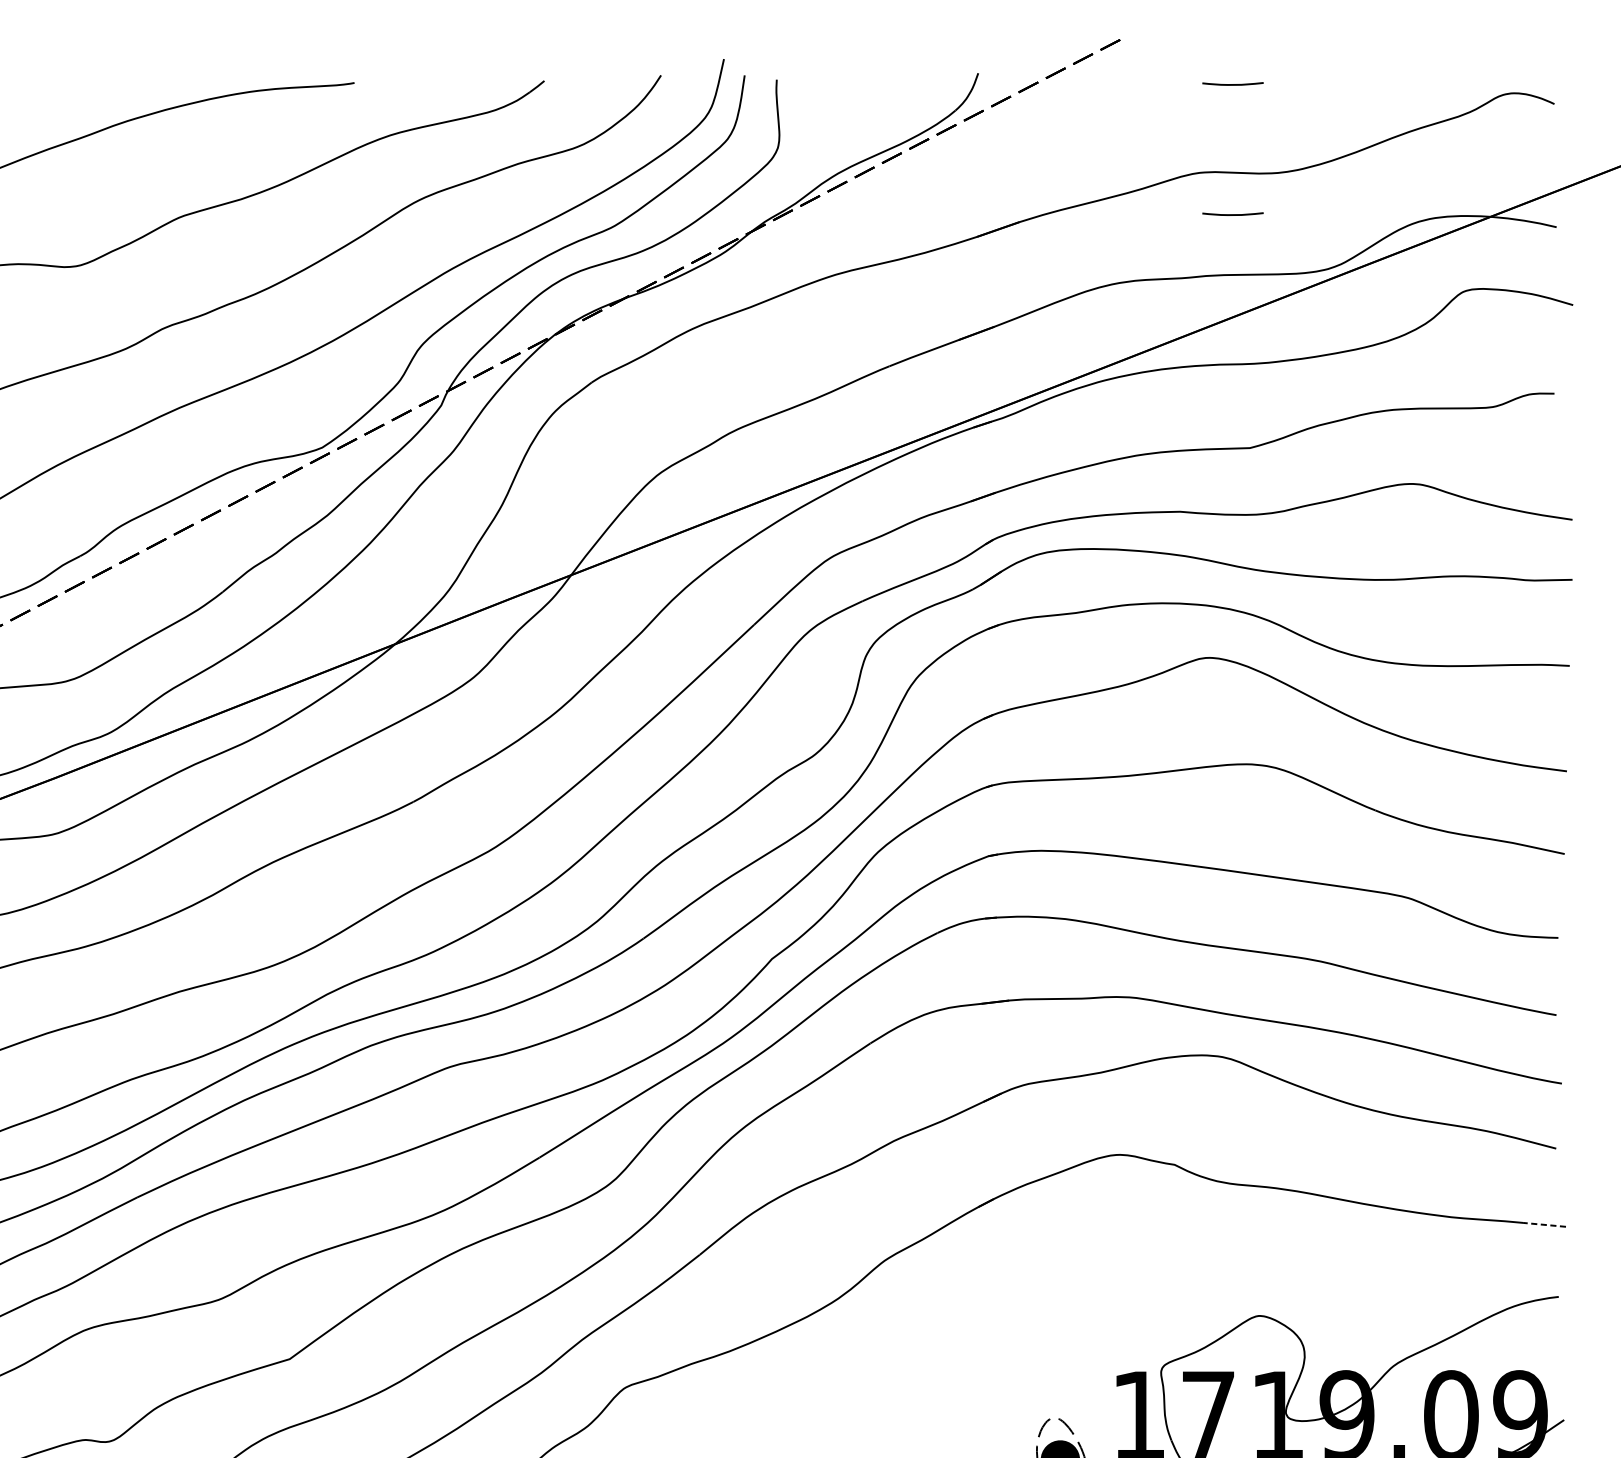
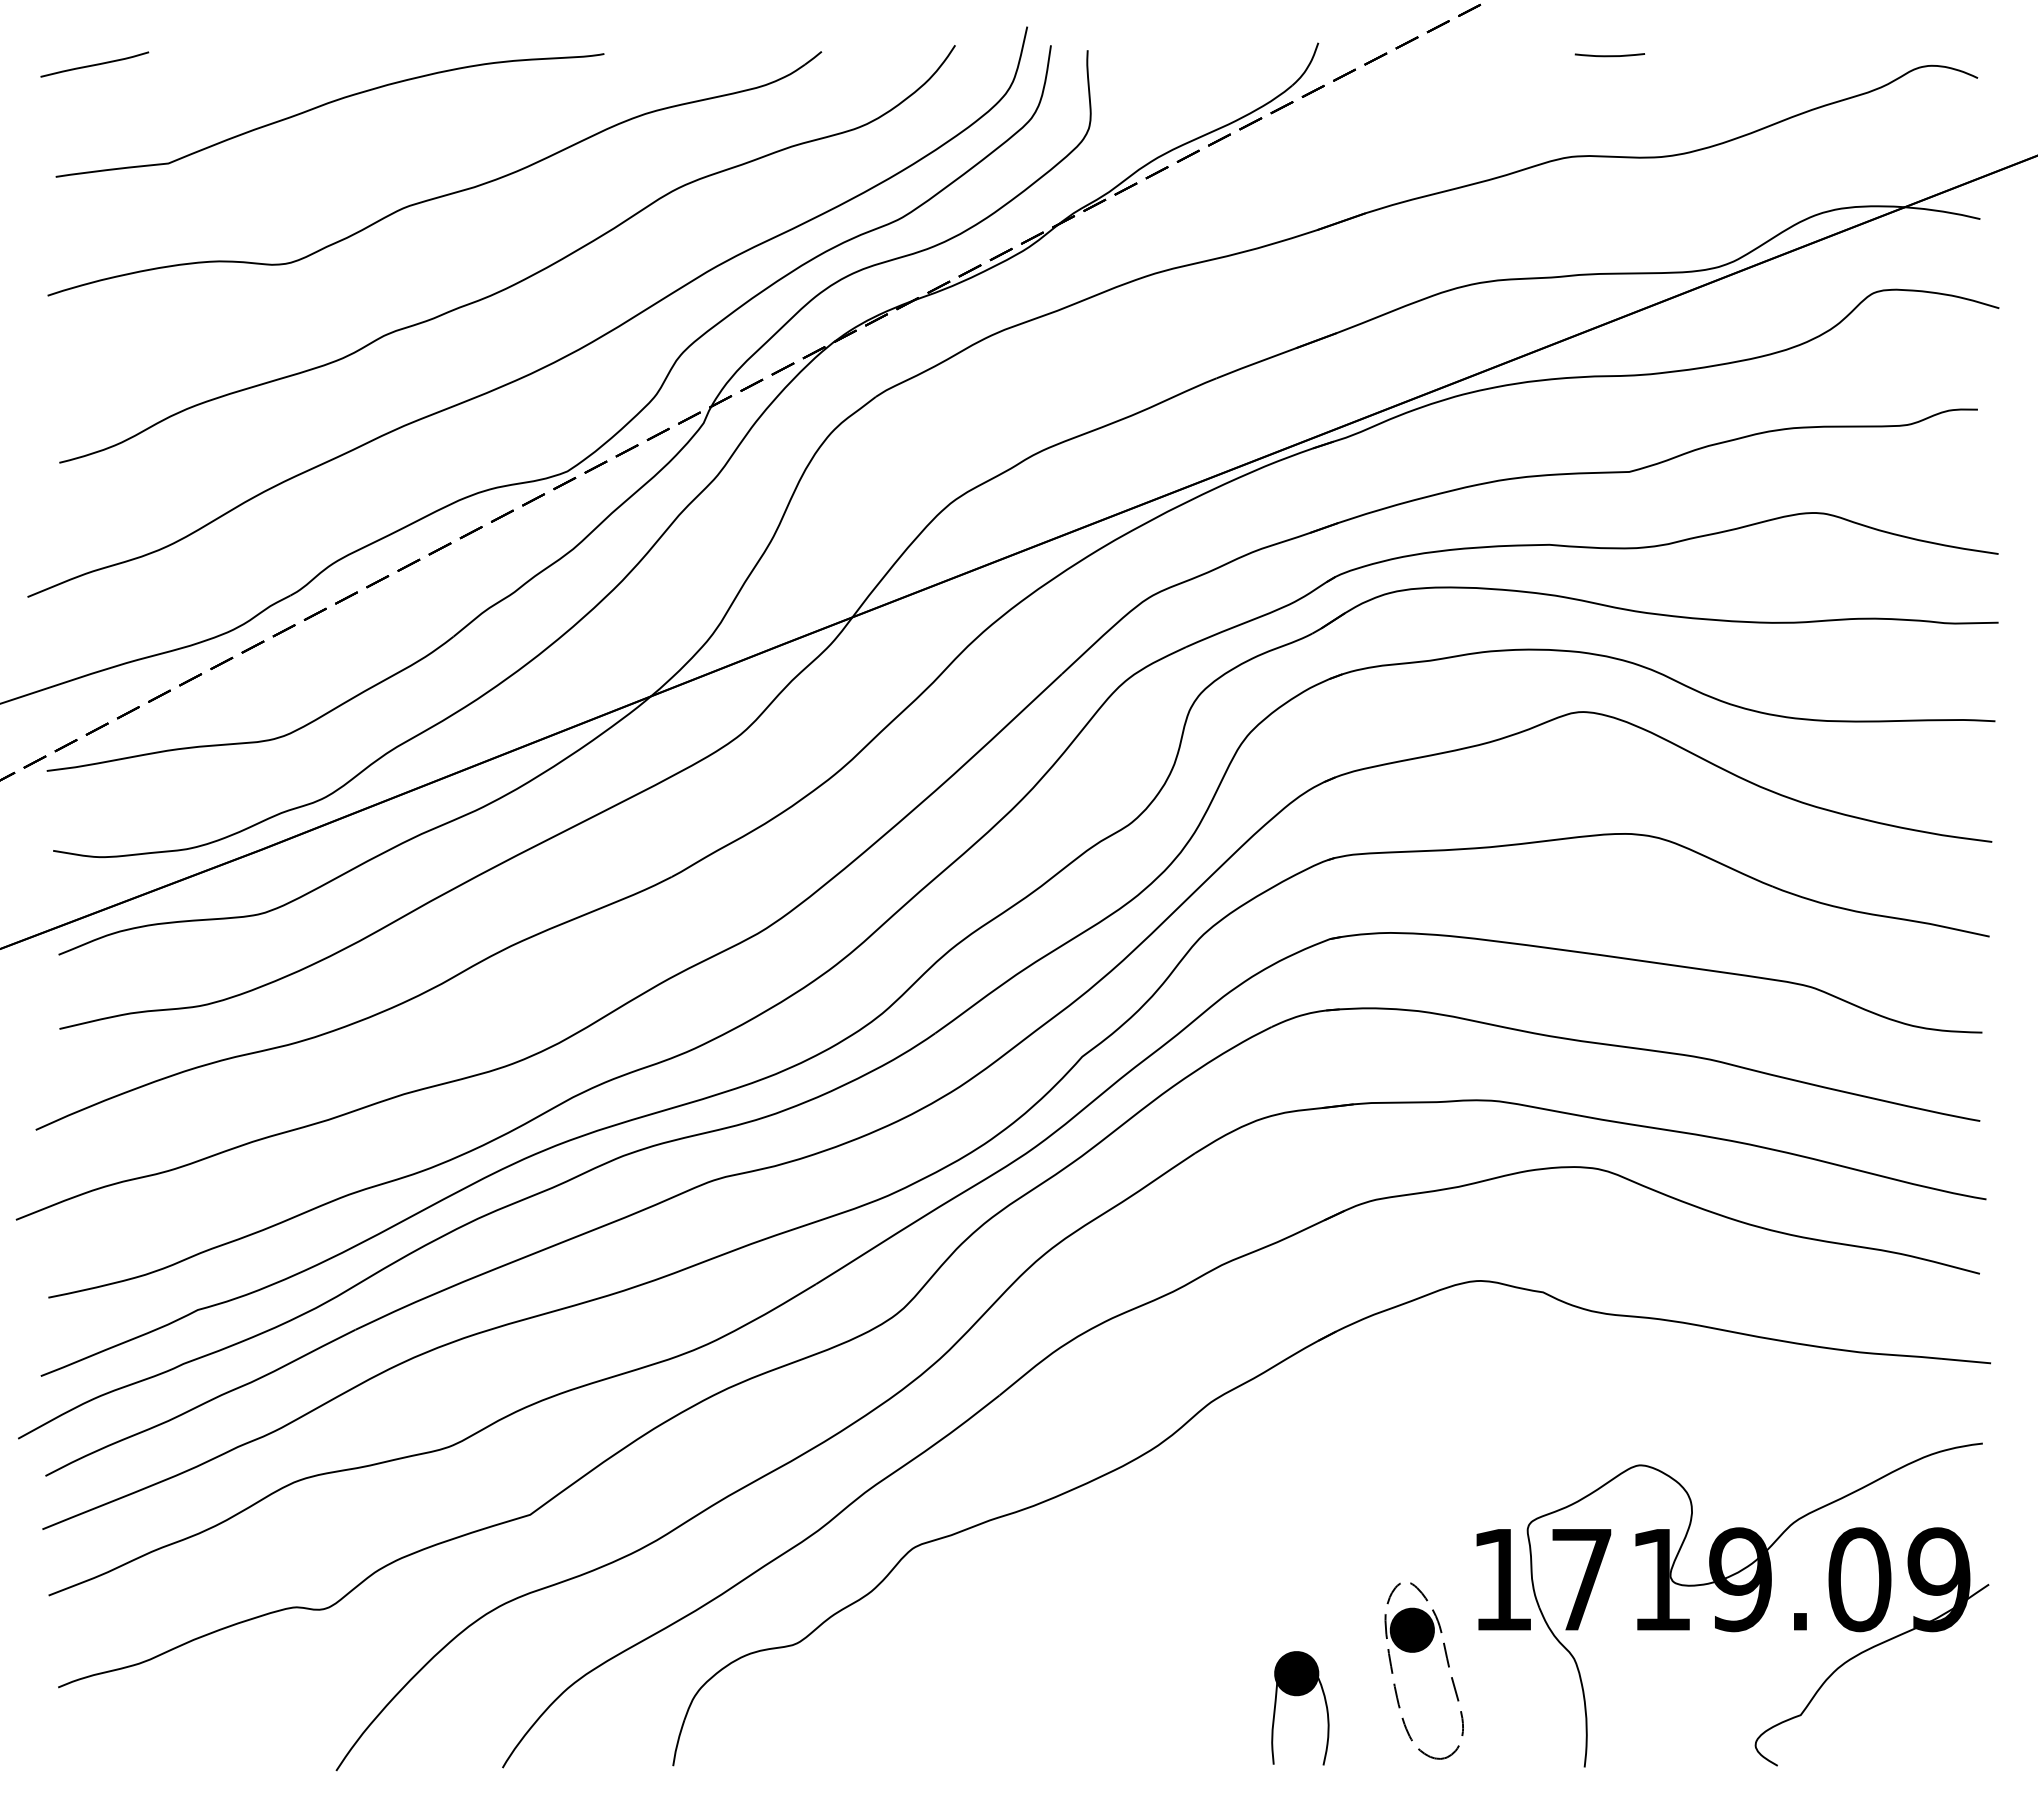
curve: (1232, 214) -> (1609, 204), removed
line: (1544, 1225) -> (1966, 1361), dashed -> solid

